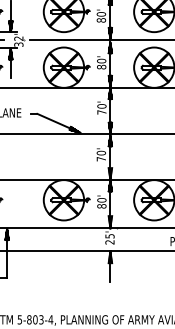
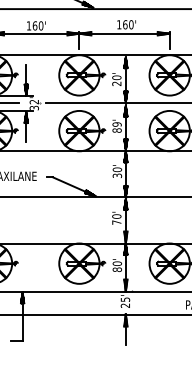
text: (101, 20) -> (116, 83), 80' -> 20'
text: (101, 61) -> (116, 124), 80' -> 89'
text: (102, 112) -> (117, 175), 70' -> 30'

